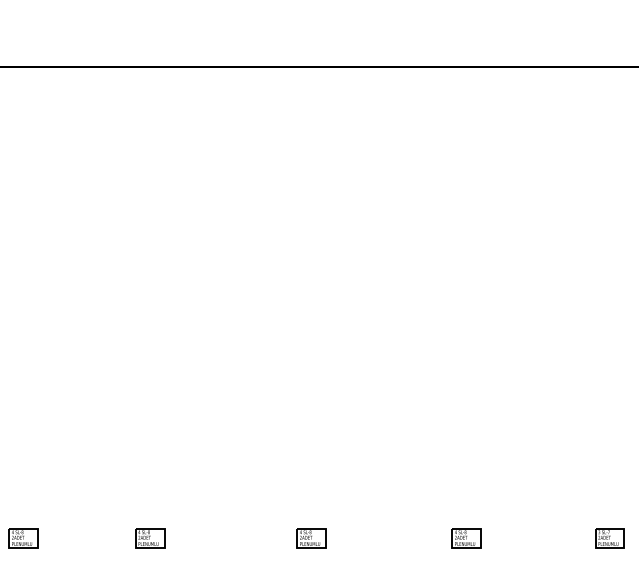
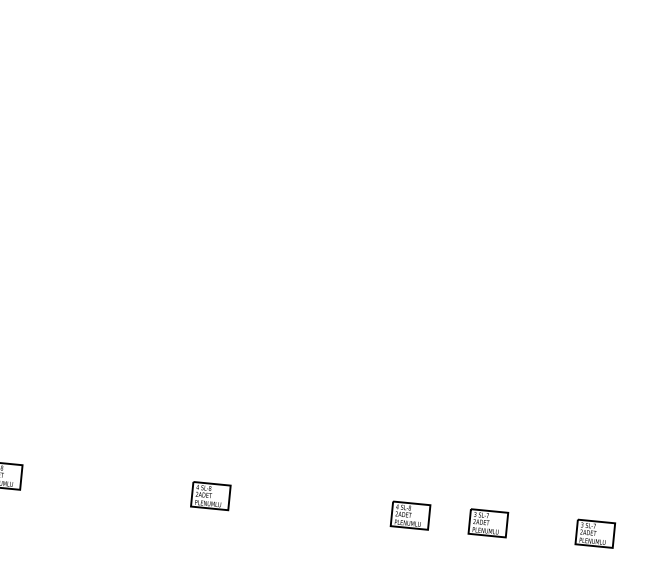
part: (526, 538) -> (487, 523), added

